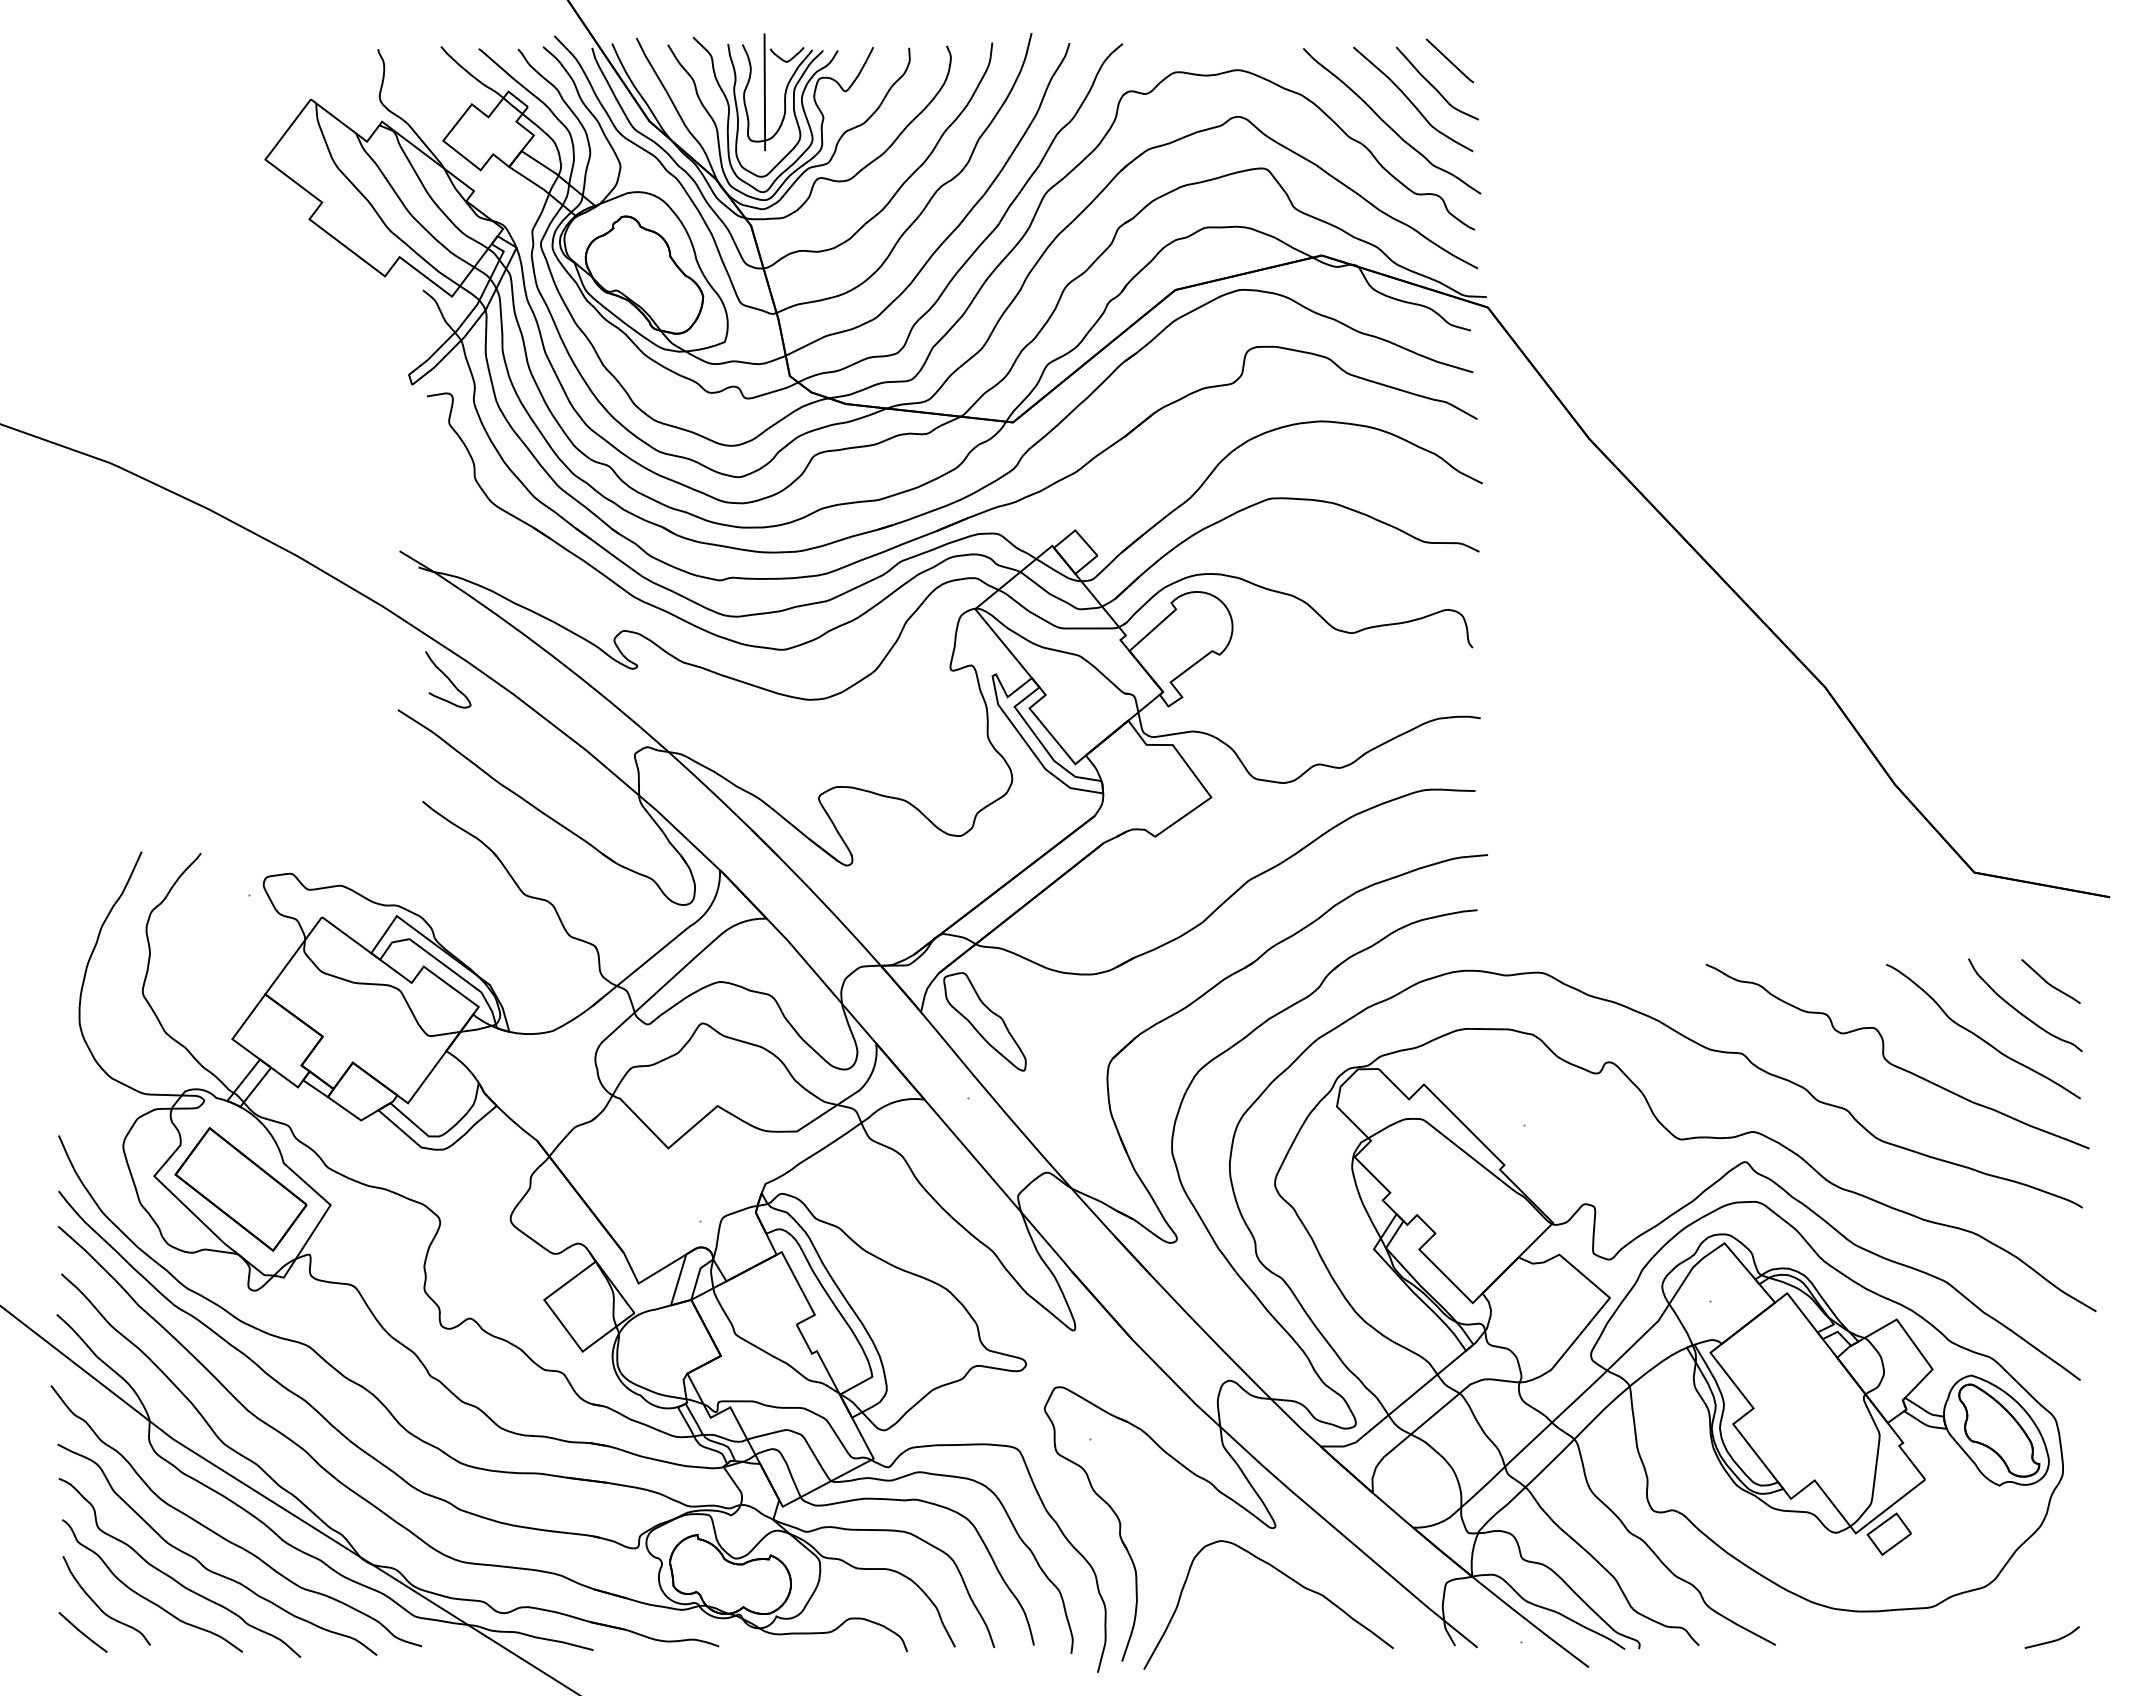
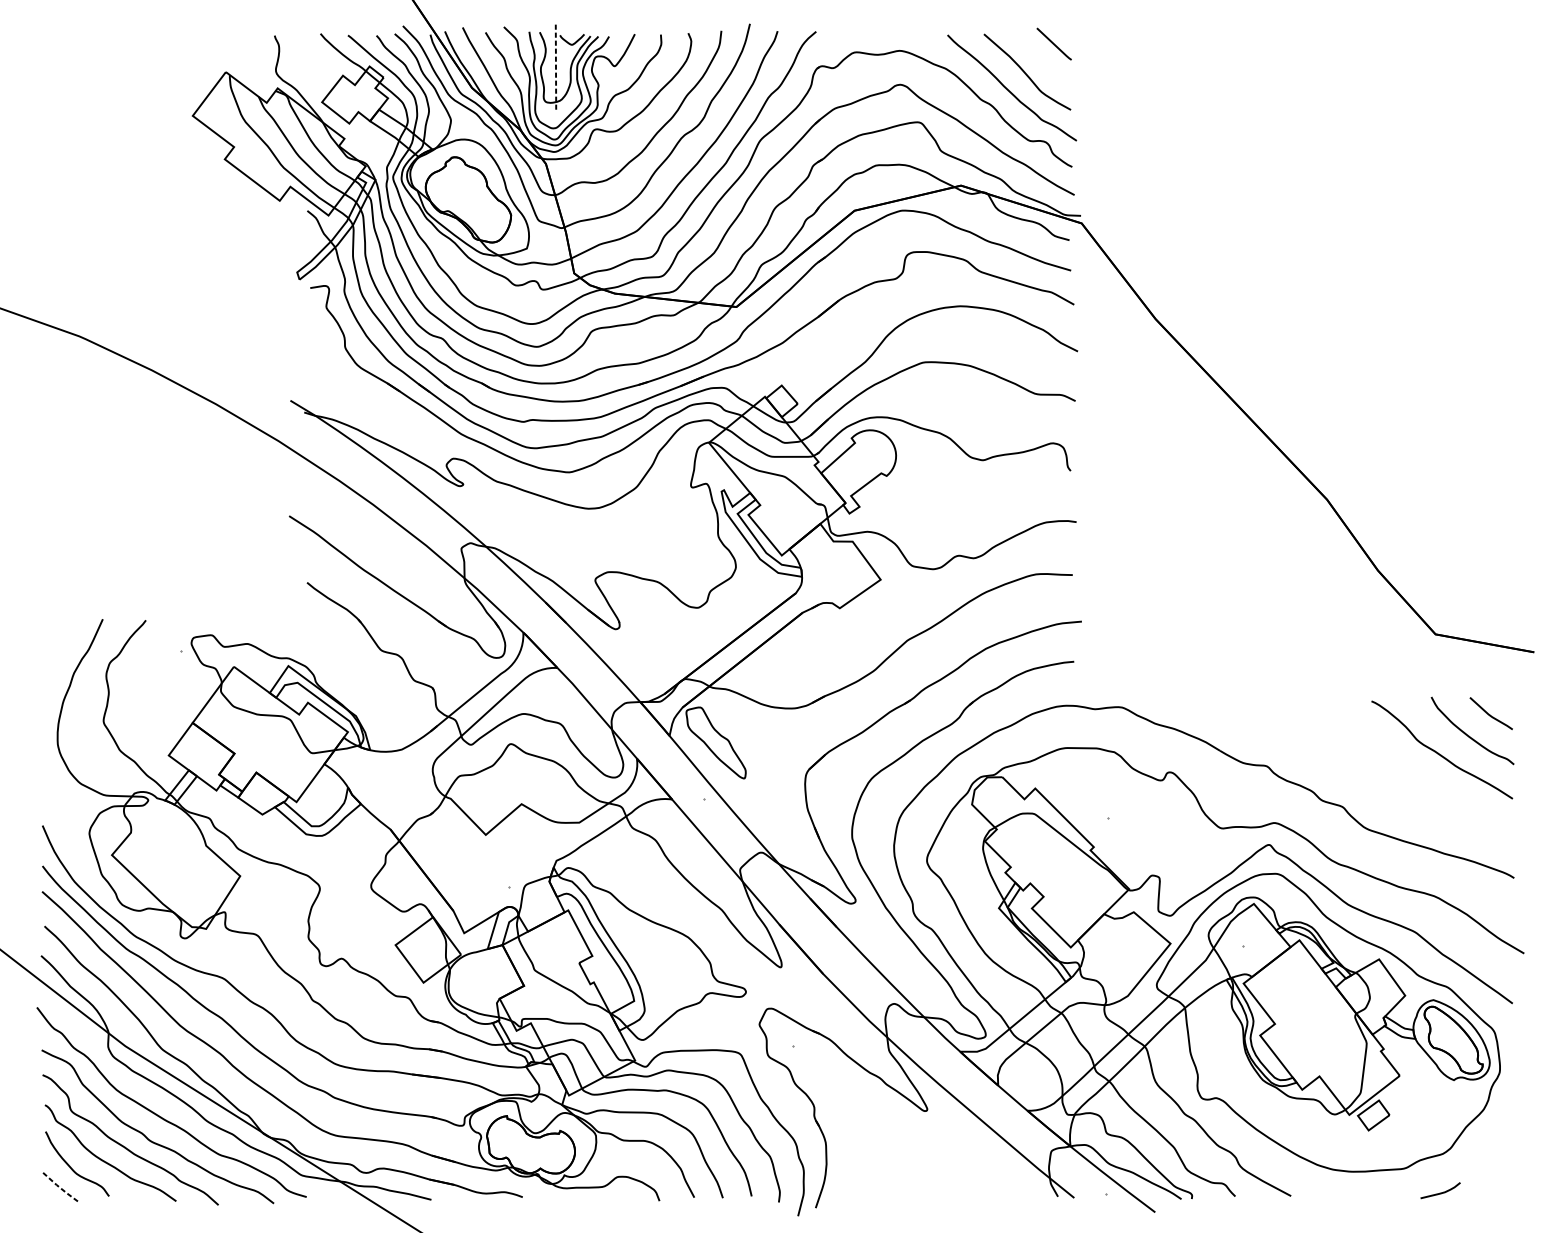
curve: (1433, 85) -> (1042, 62), removed
line: (764, 92) -> (555, 67), solid -> dashed
curve: (448, 679) -> (325, 493), removed
curve: (1894, 1064) -> (1377, 773), removed
part: (240, 1189) -> (174, 864), removed
curve: (1285, 1576) -> (934, 1146), removed
line: (82, 1633) -> (59, 1187), solid -> dashed
curve: (2051, 1640) -> (1440, 1192), moved

